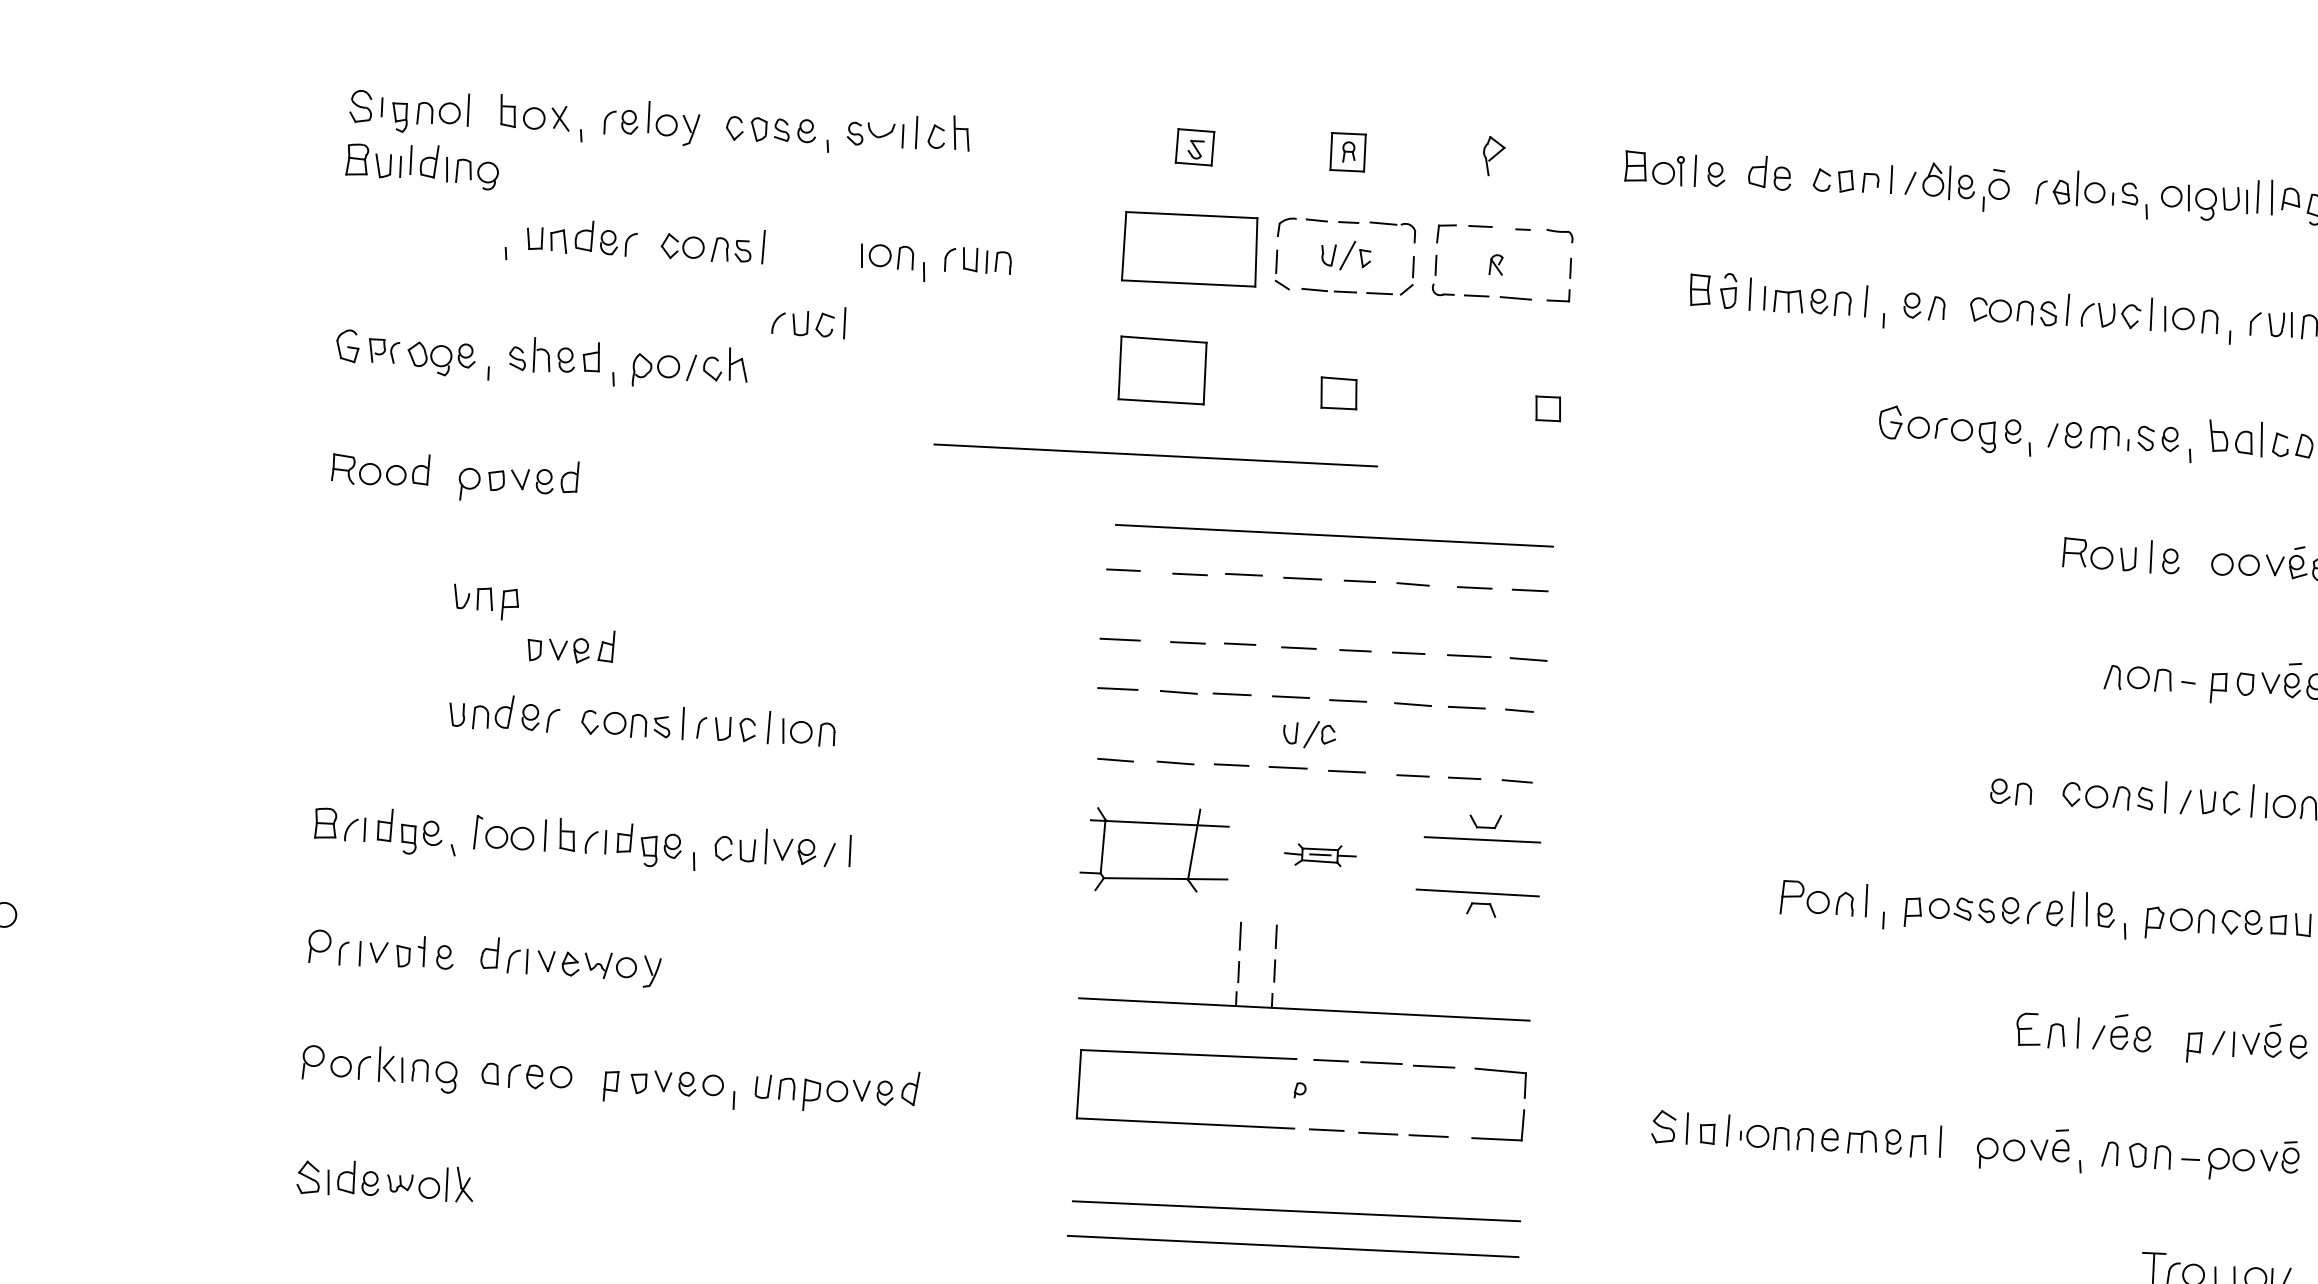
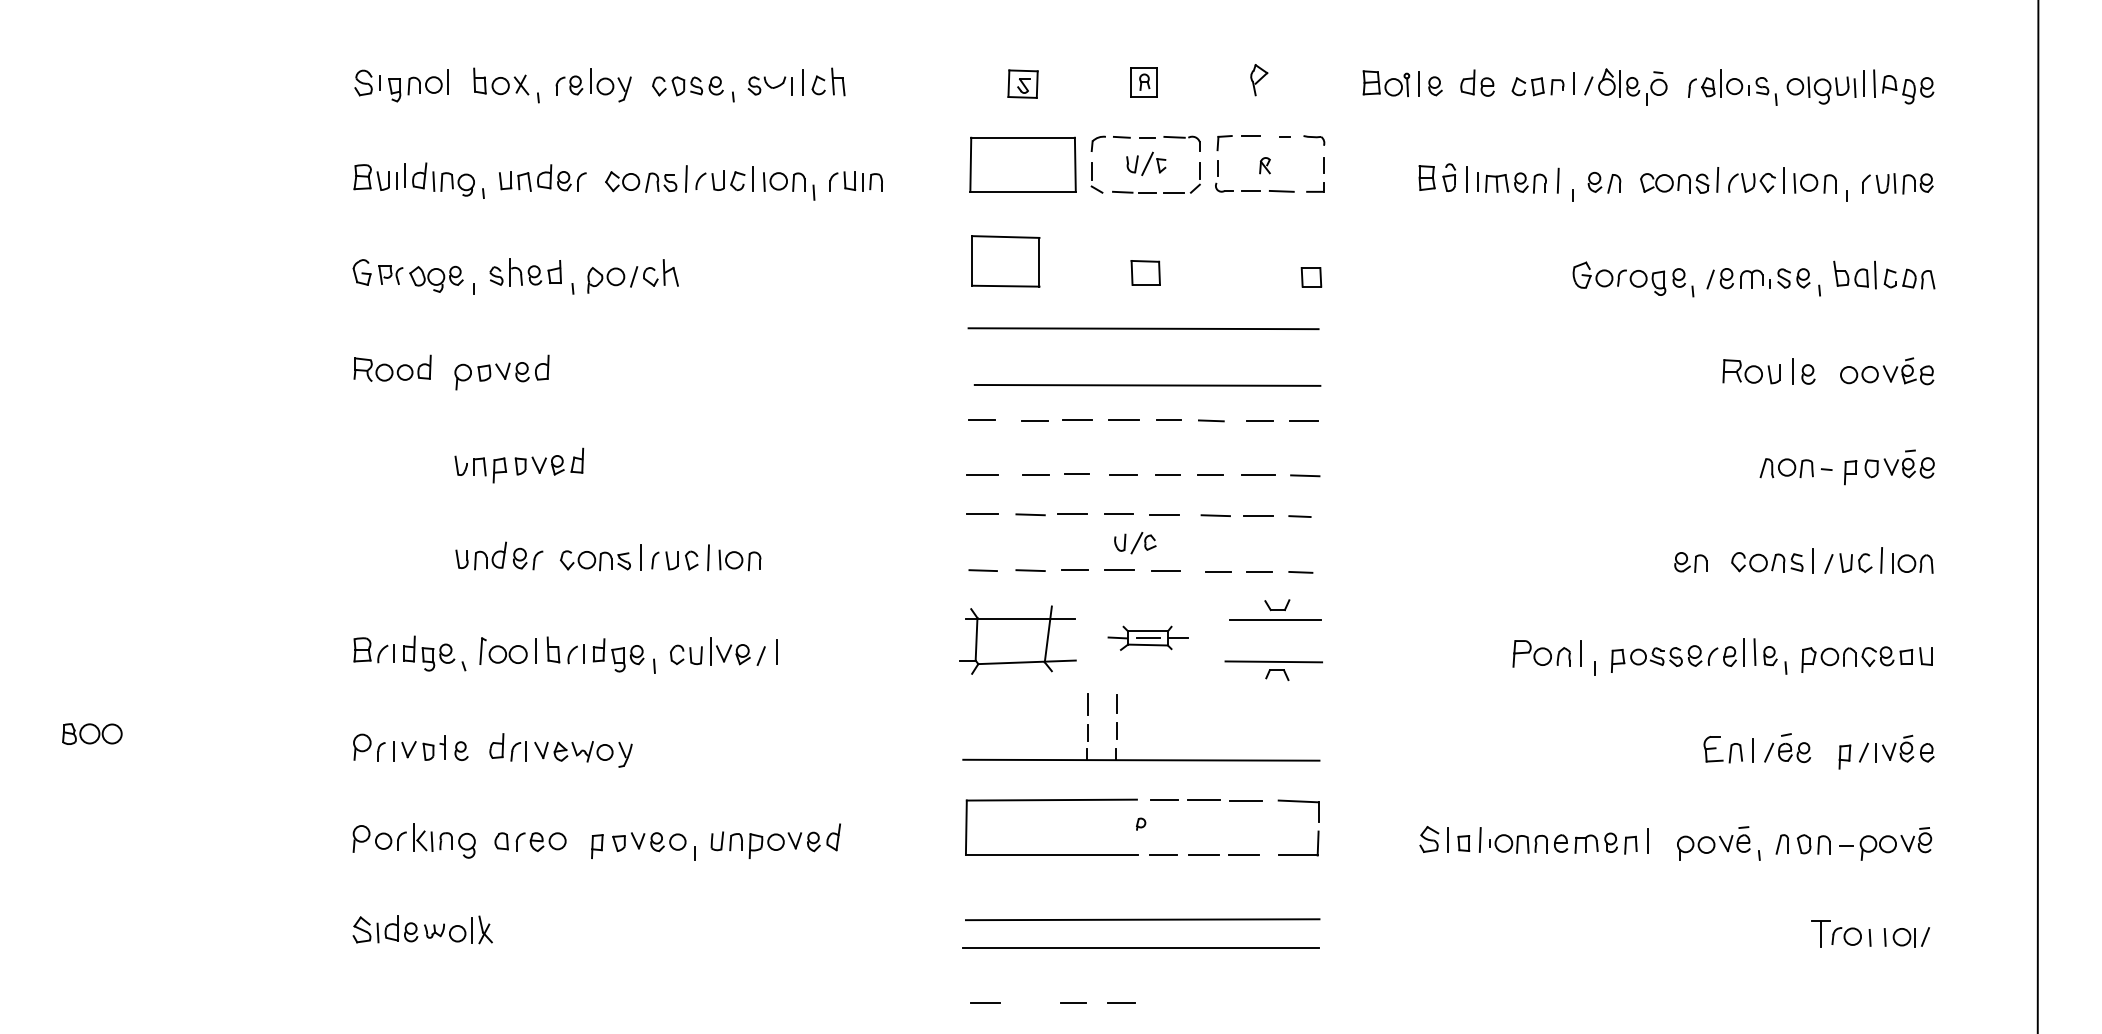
part: (421, 165) -> (413, 179), moved
part: (808, 320) -> (724, 178), moved
line: (1155, 455) -> (1143, 328), moved
part: (571, 645) -> (549, 461), moved
part: (1319, 854) -> (1147, 637), size x1.43

